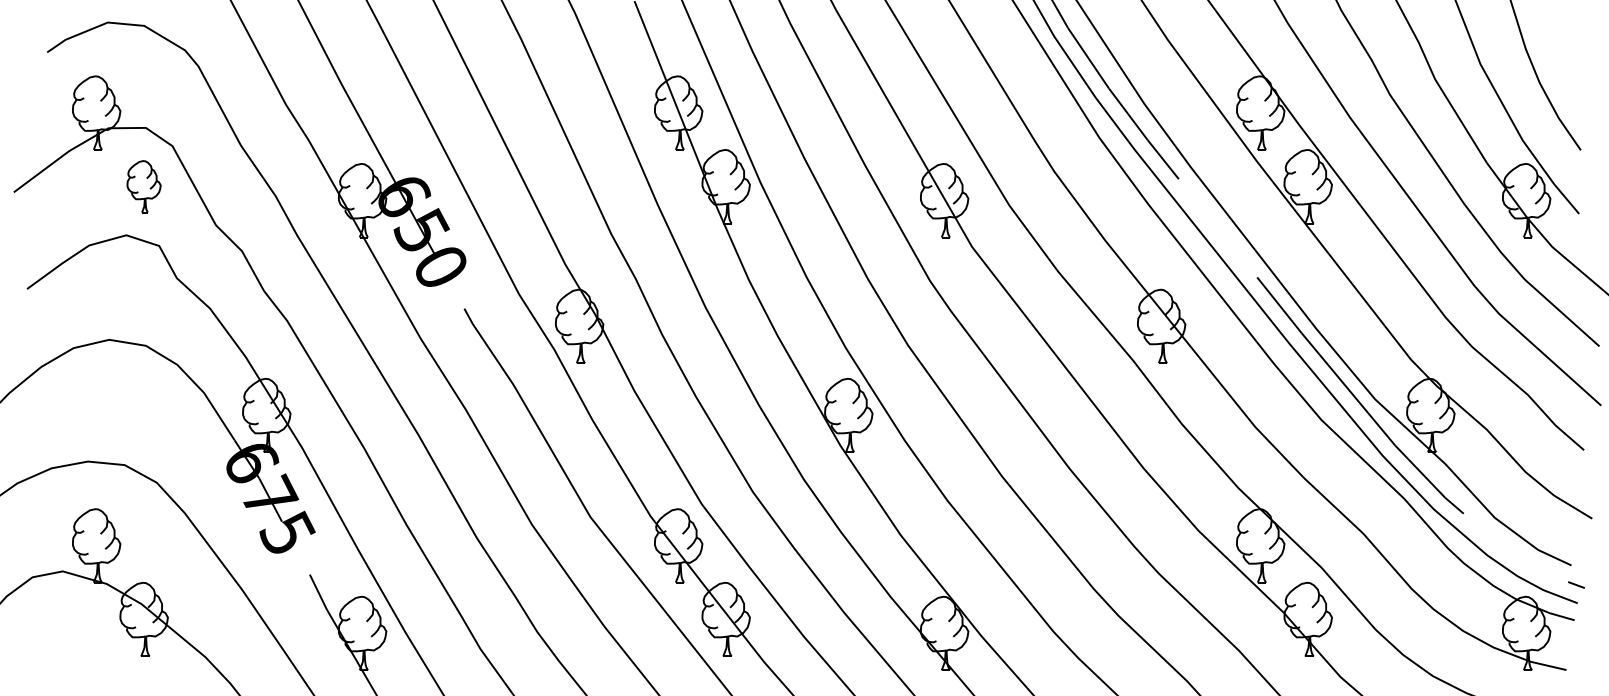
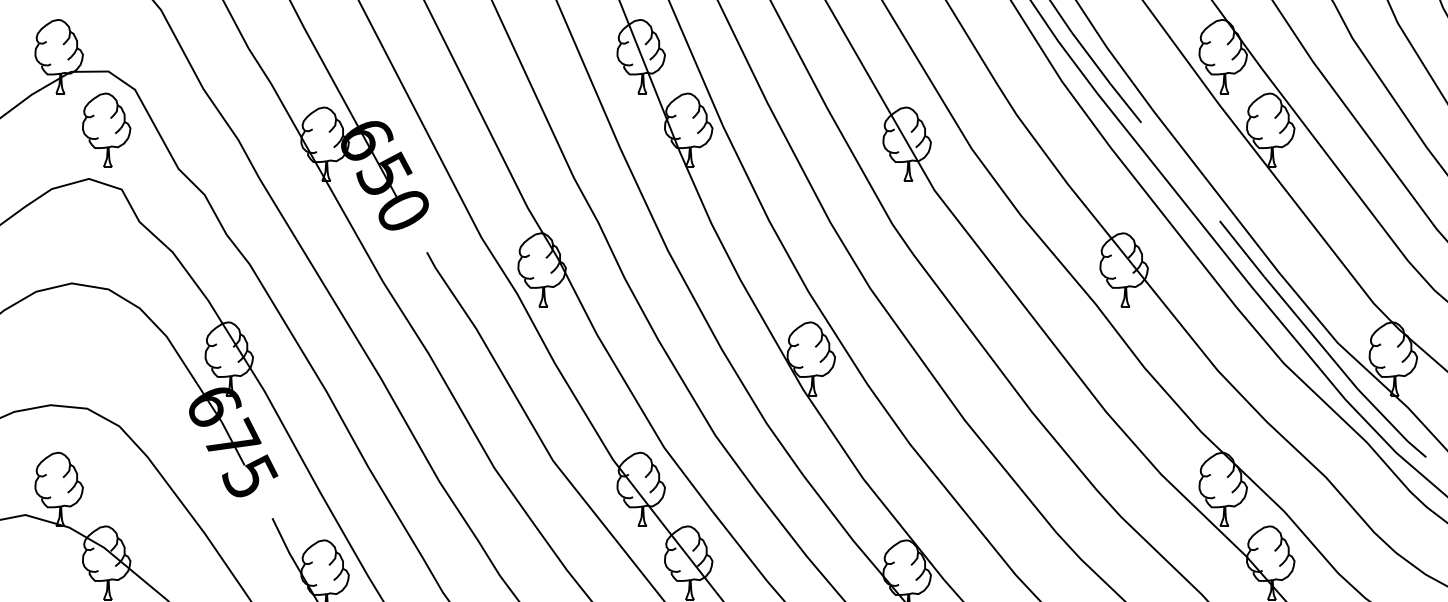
part: (143, 186) -> (106, 130), size x1.43

